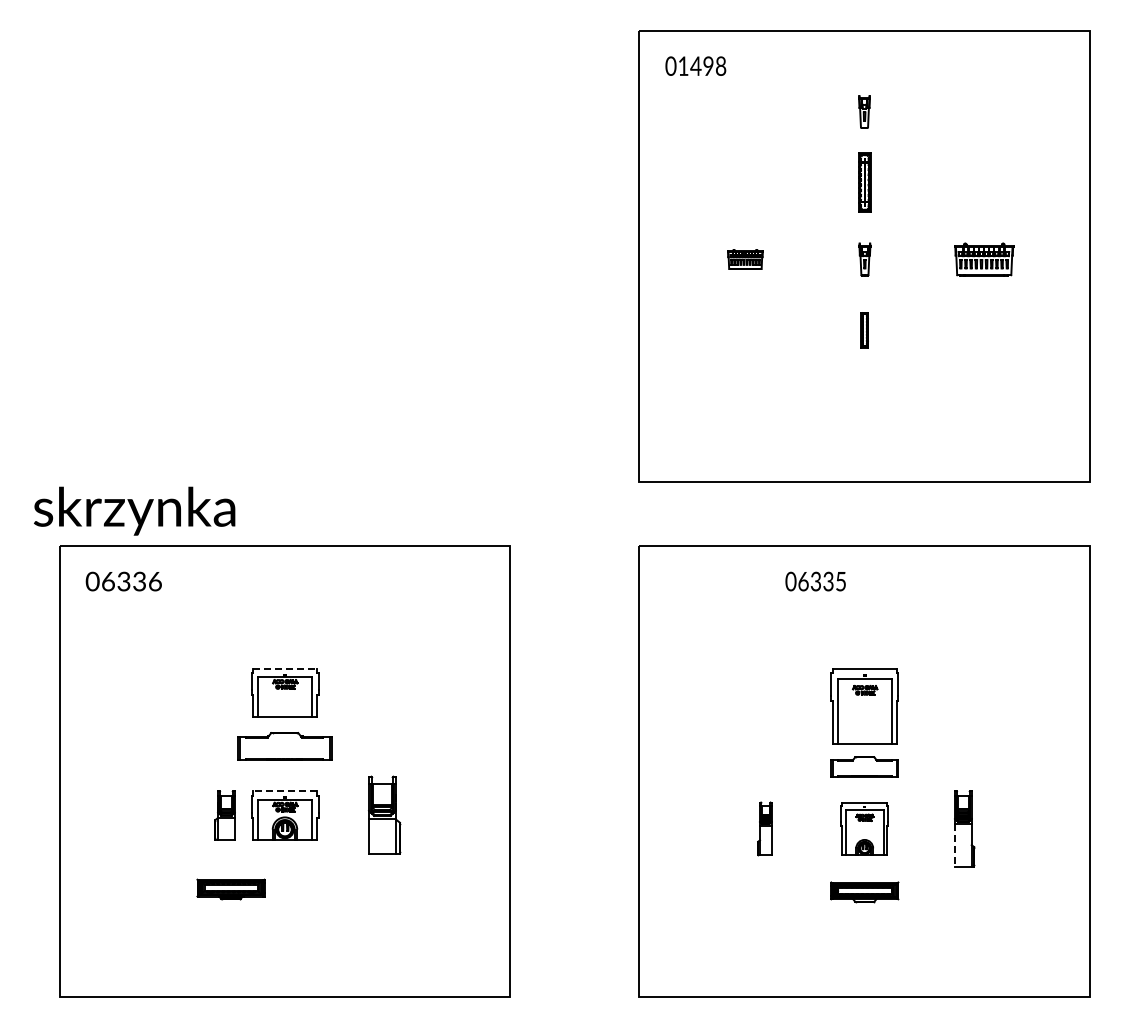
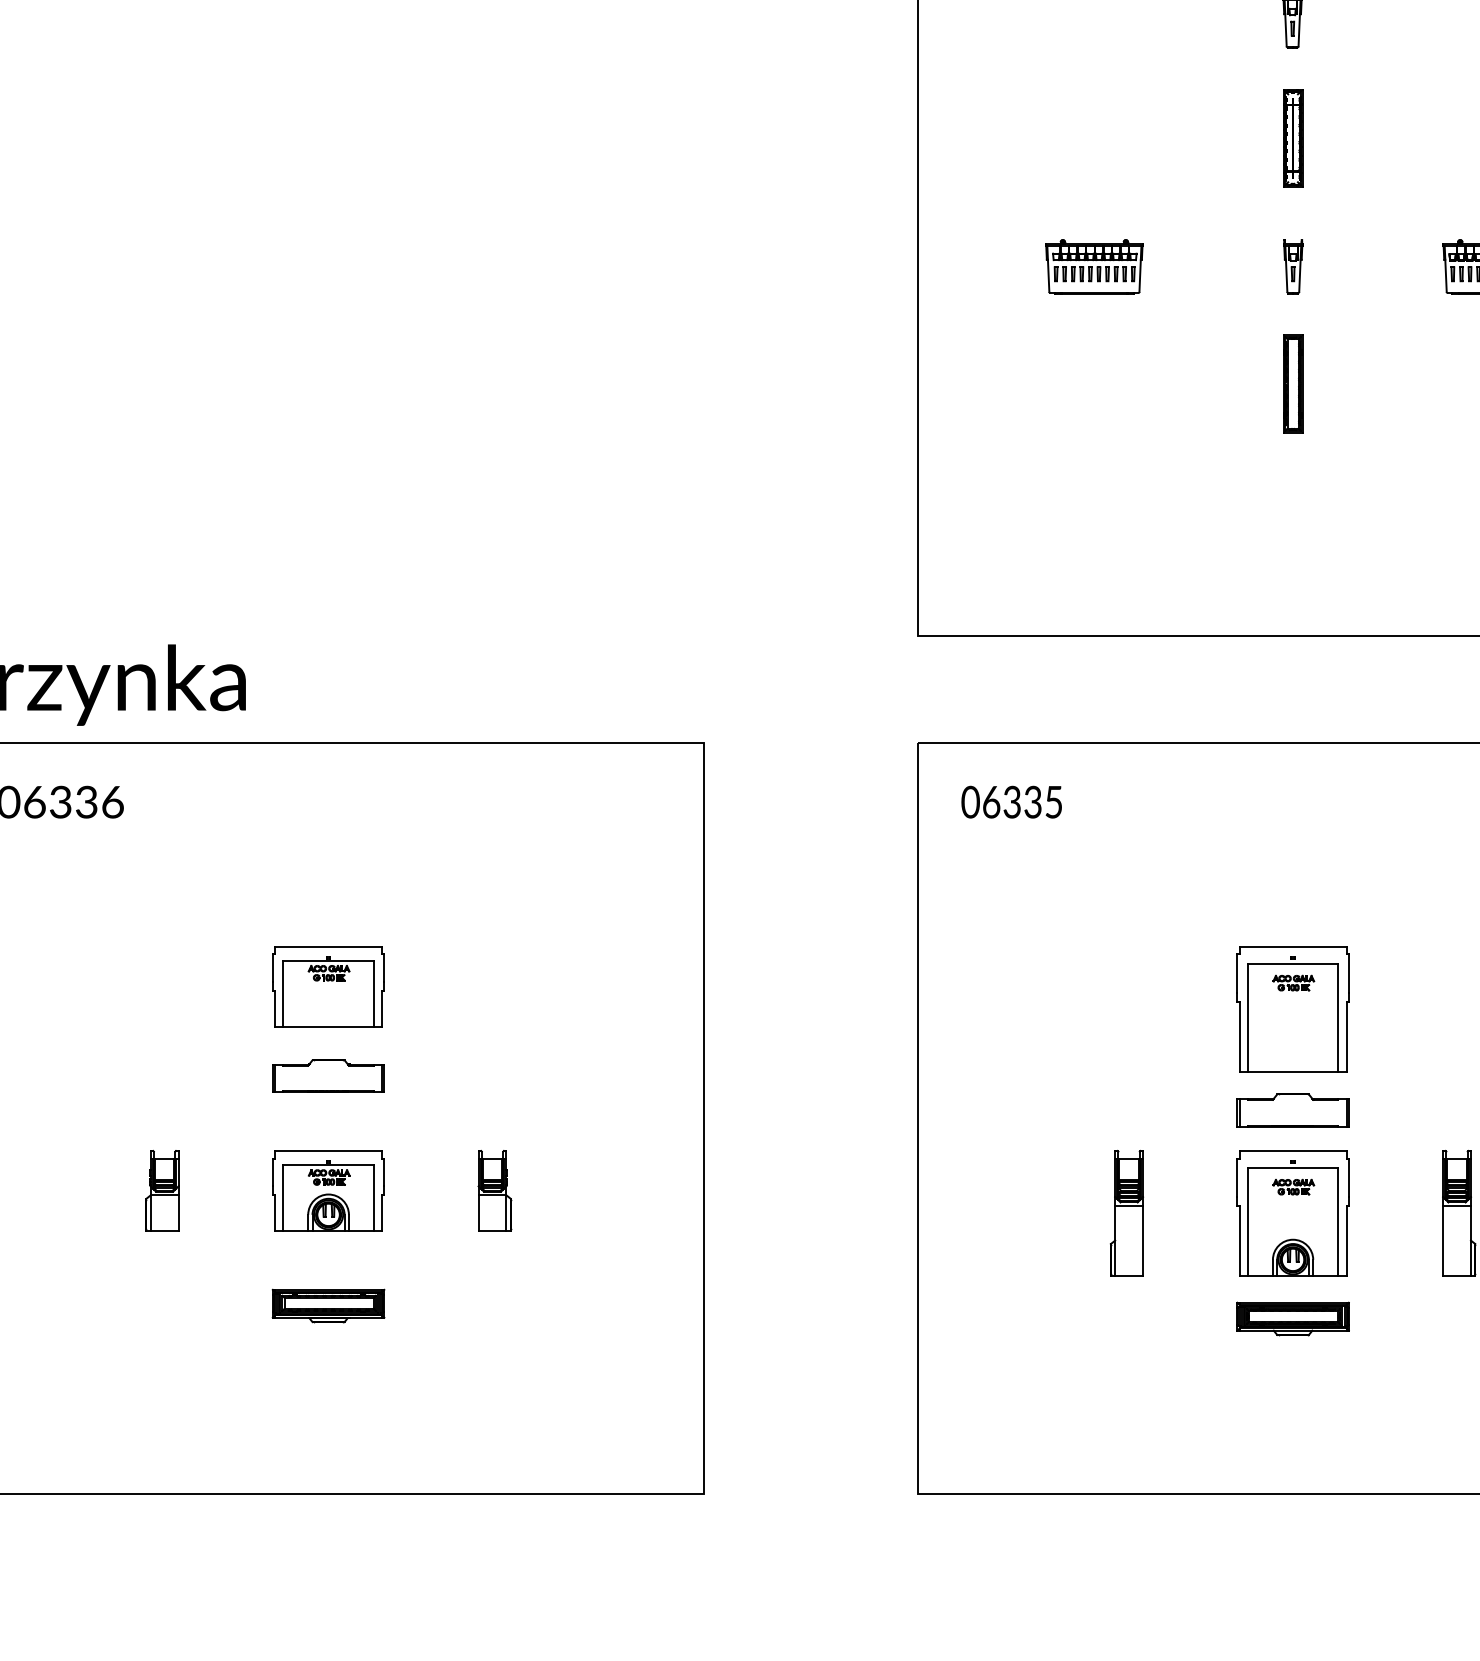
part: (745, 259) -> (1094, 266), size x1.67
part: (864, 329) -> (1292, 382), size x1.67
text: (815, 581) -> (1011, 802), moved
line: (285, 668) -> (329, 946), dashed -> solid
part: (285, 745) -> (329, 1074), size x0.71
line: (284, 791) -> (327, 1151), dashed -> solid
part: (224, 815) -> (161, 1191), moved
part: (385, 815) -> (495, 1191), size x0.62
part: (764, 828) -> (1126, 1212), size x1.43
part: (864, 828) -> (1292, 1212), size x1.43
line: (954, 845) -> (1442, 1241), dashed -> solid
part: (230, 889) -> (327, 1306), moved

